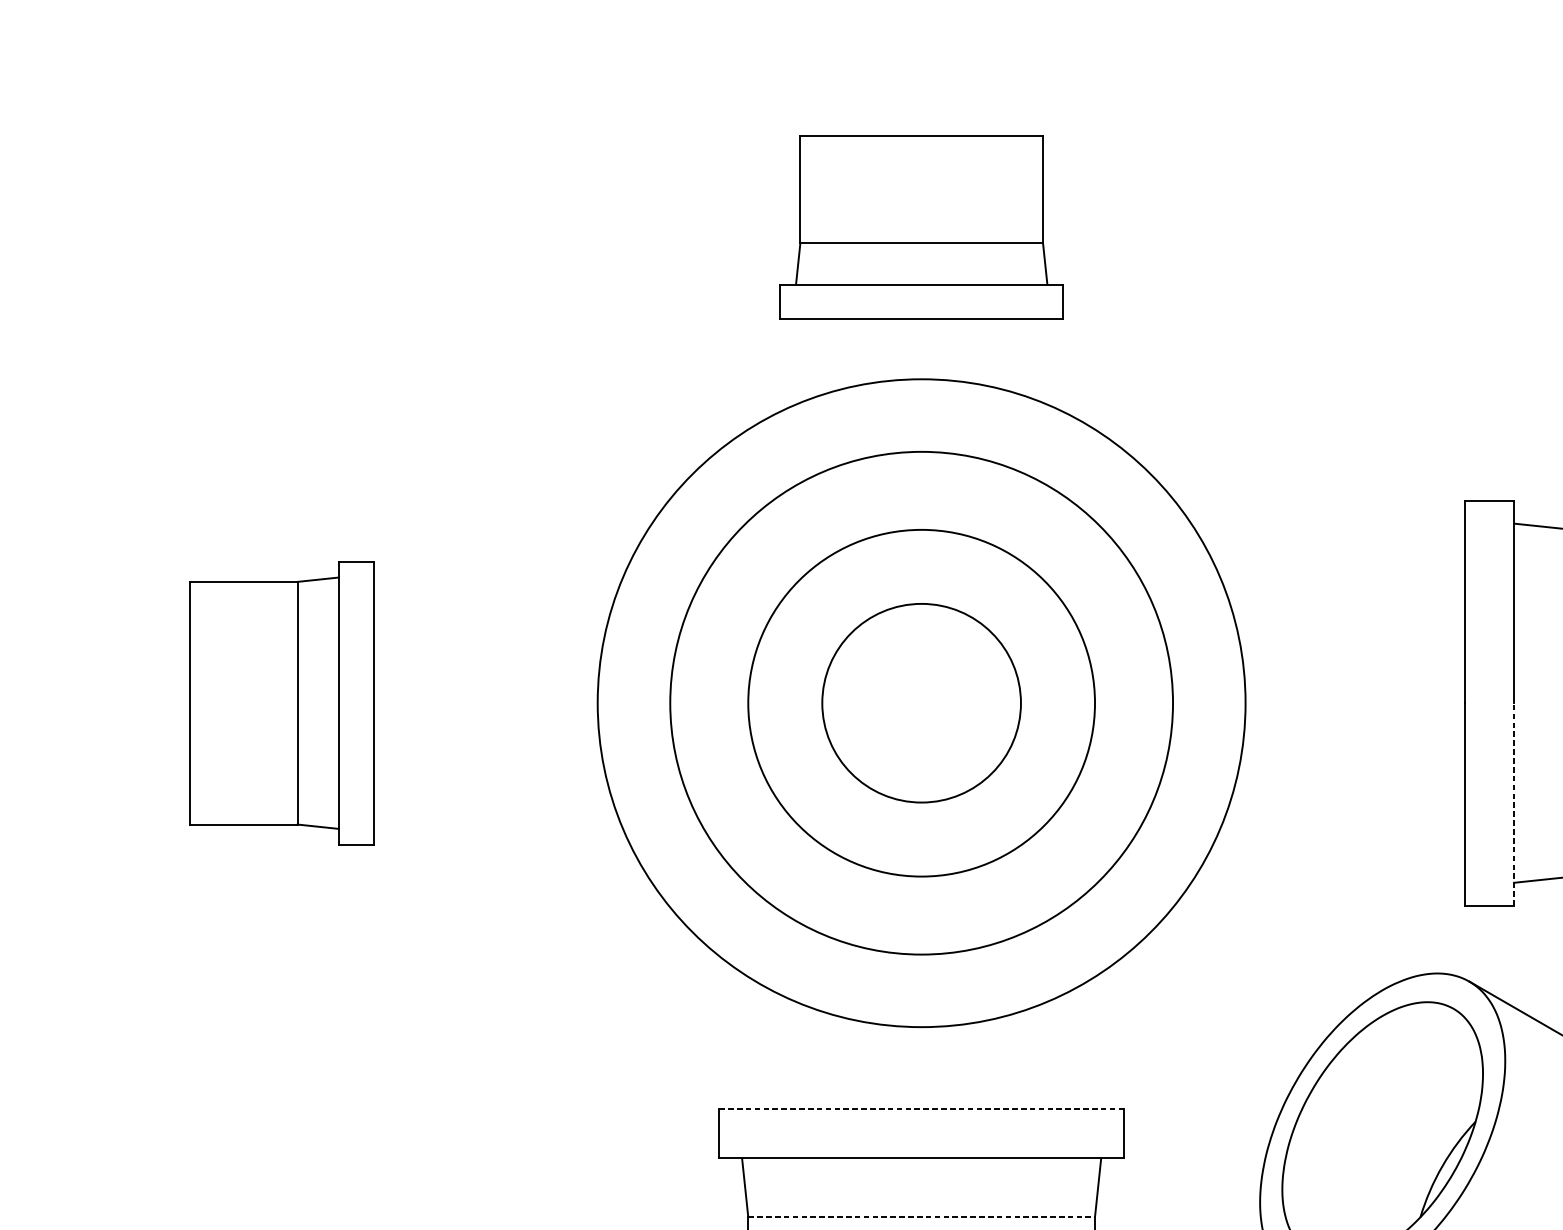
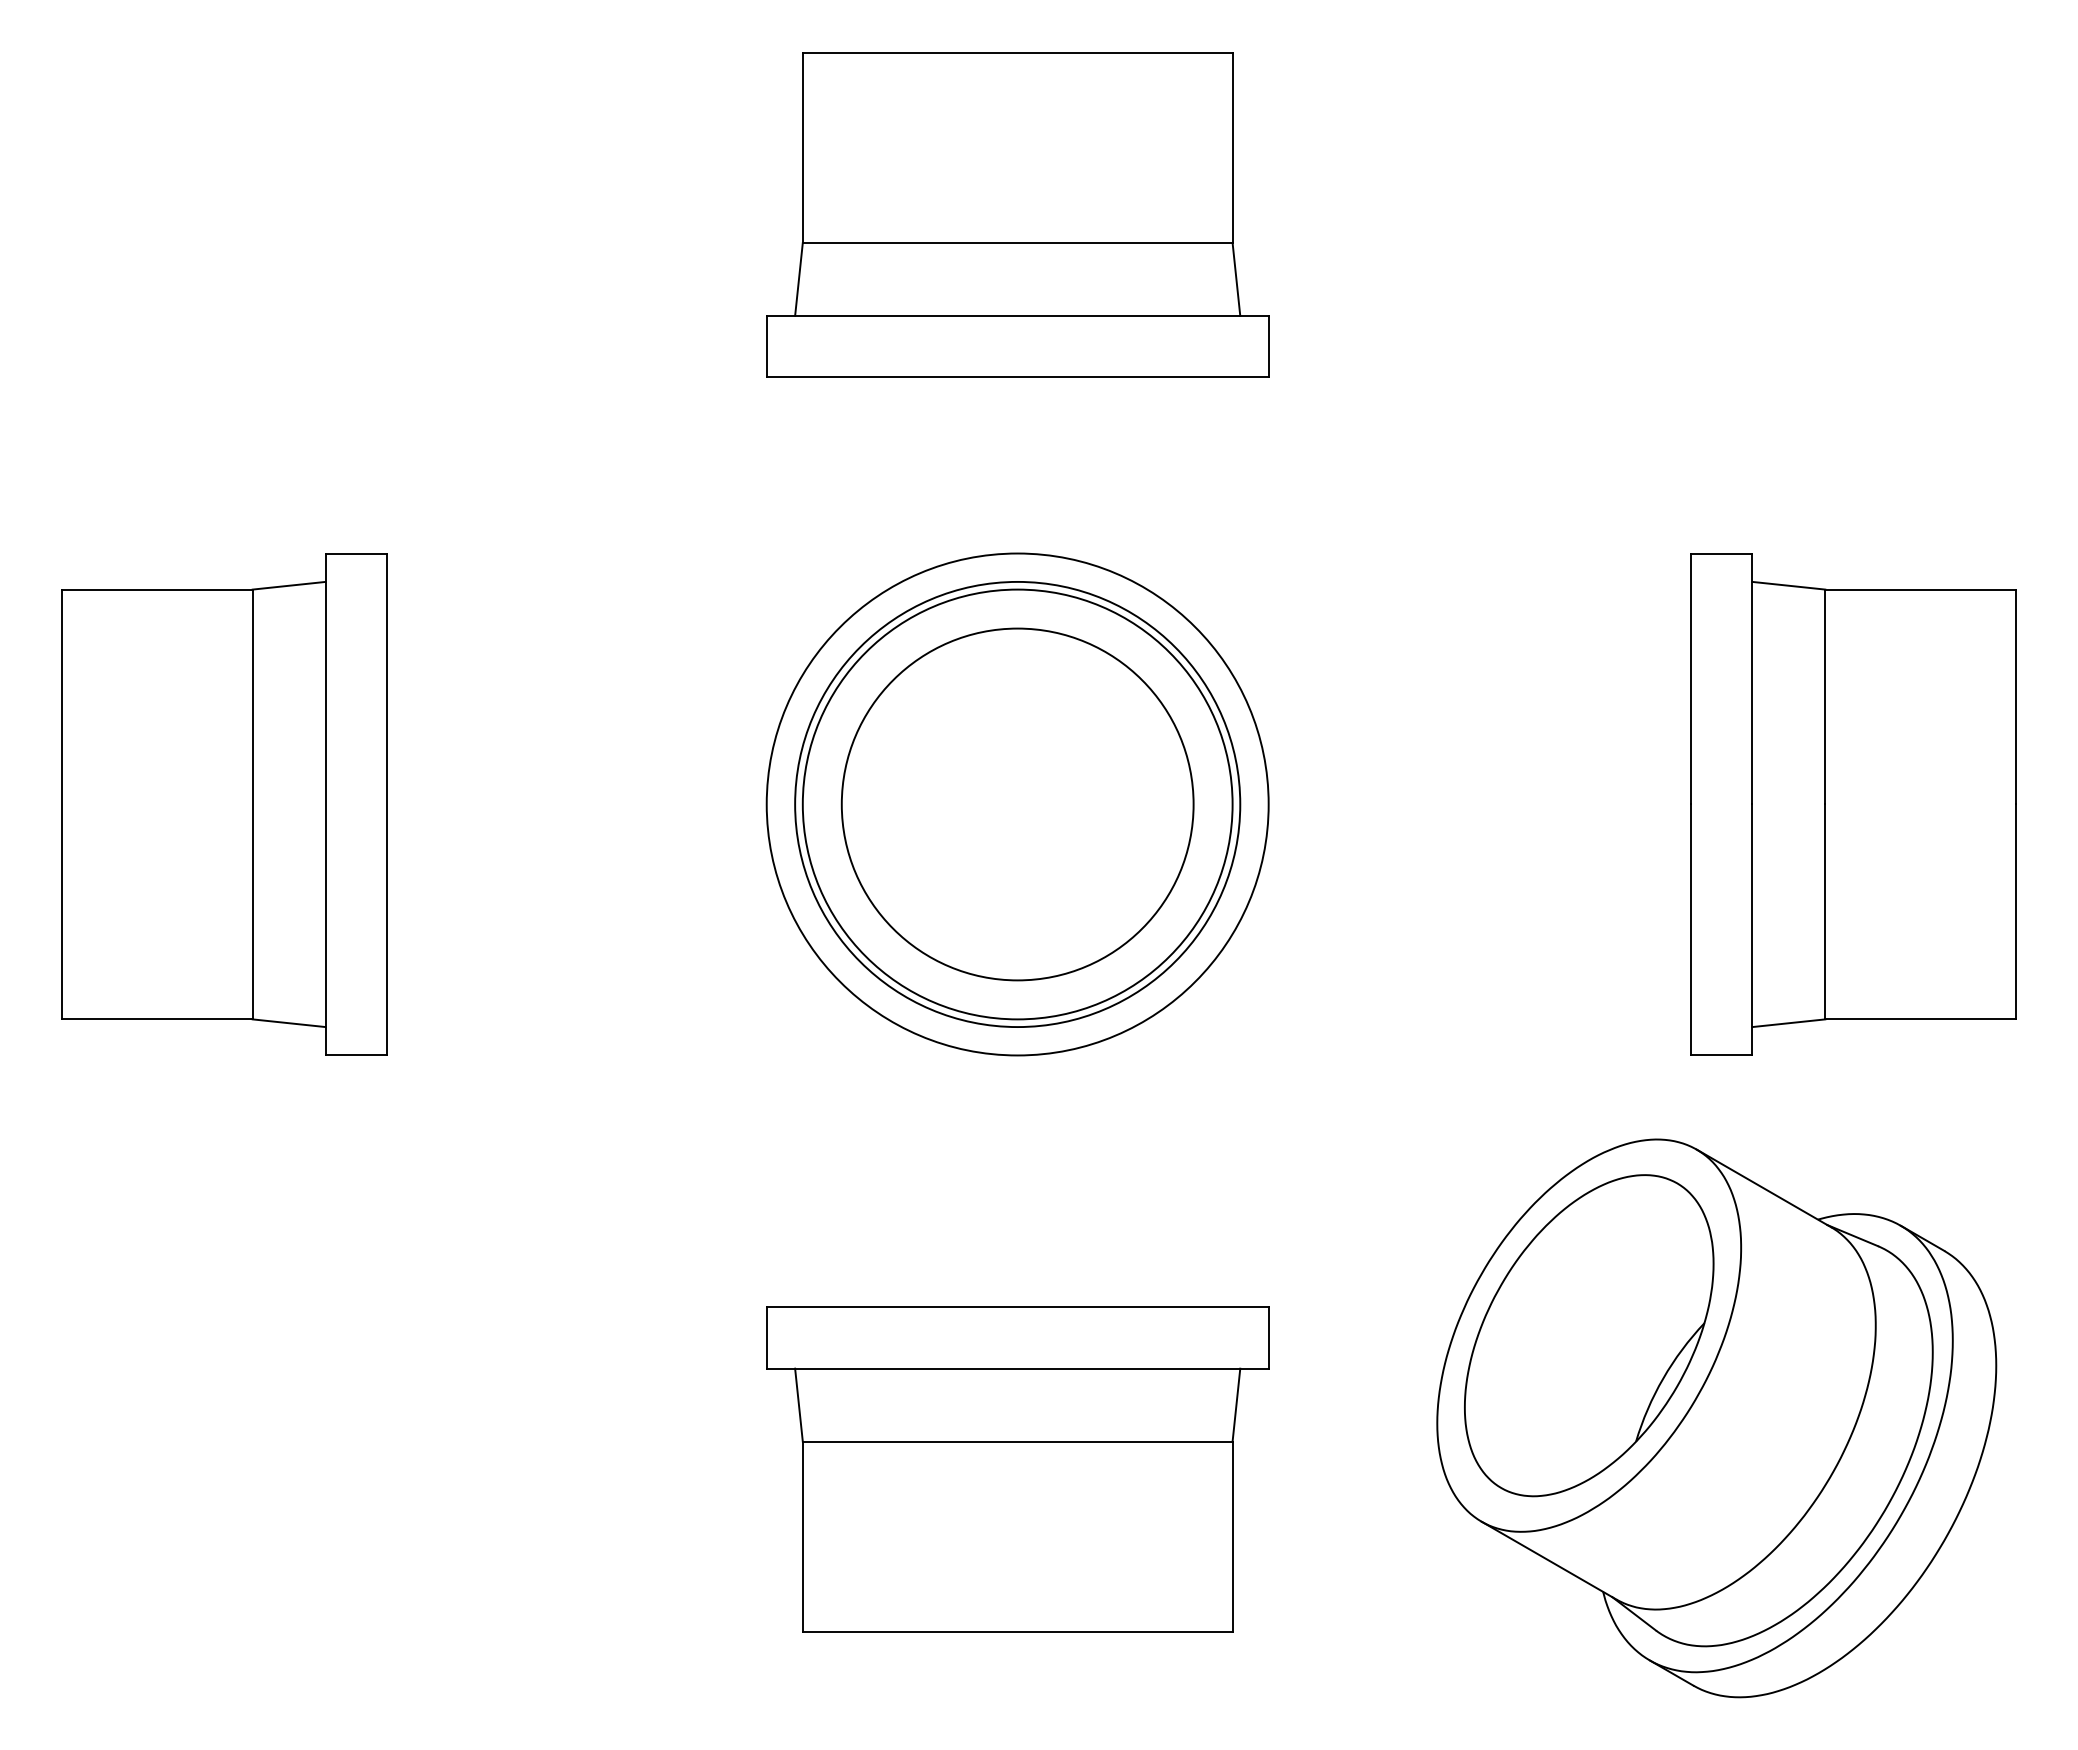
part: (921, 227) -> (1017, 214), size x1.43
part: (281, 703) -> (224, 804), size x1.43
circle: (921, 703) -> (1017, 804), size x0.62
circle: (921, 703) -> (1017, 804), size x0.71
circle: (921, 703) -> (1017, 804), size x1.43
line: (1514, 804) -> (1752, 929), dashed -> solid
line: (921, 1108) -> (1017, 1307), dashed -> solid
line: (921, 1217) -> (1017, 1441), dashed -> solid

